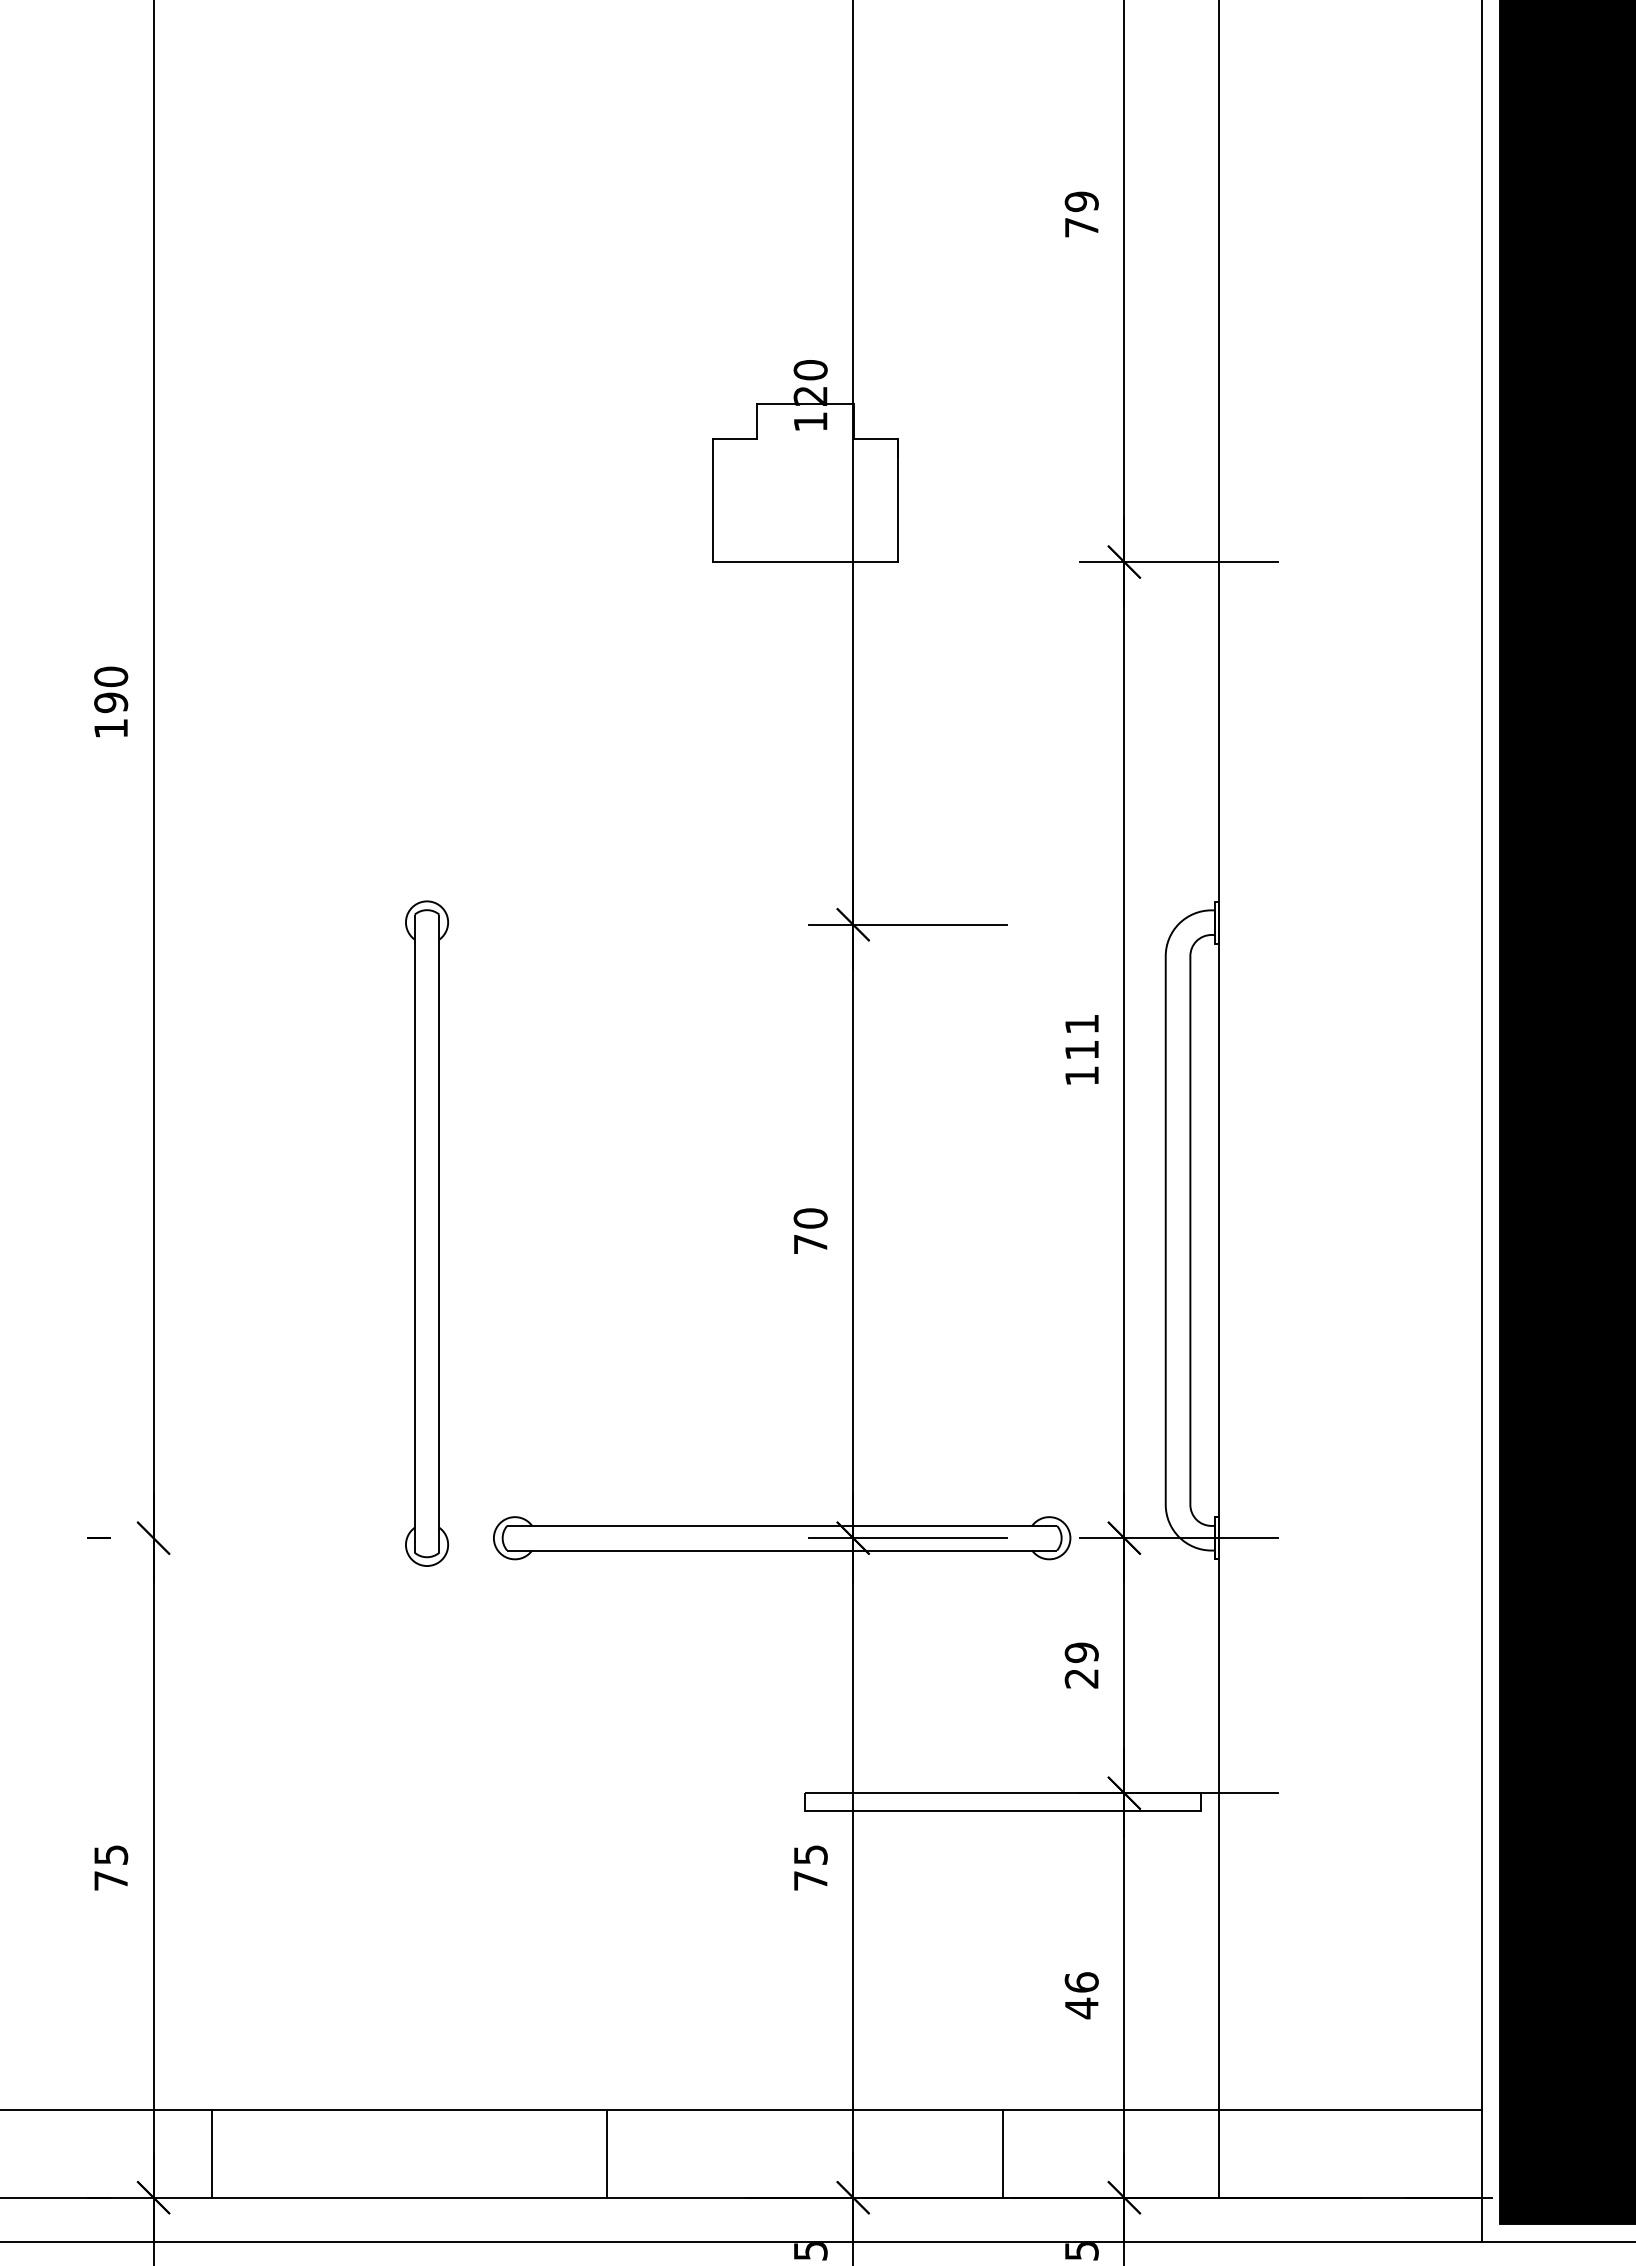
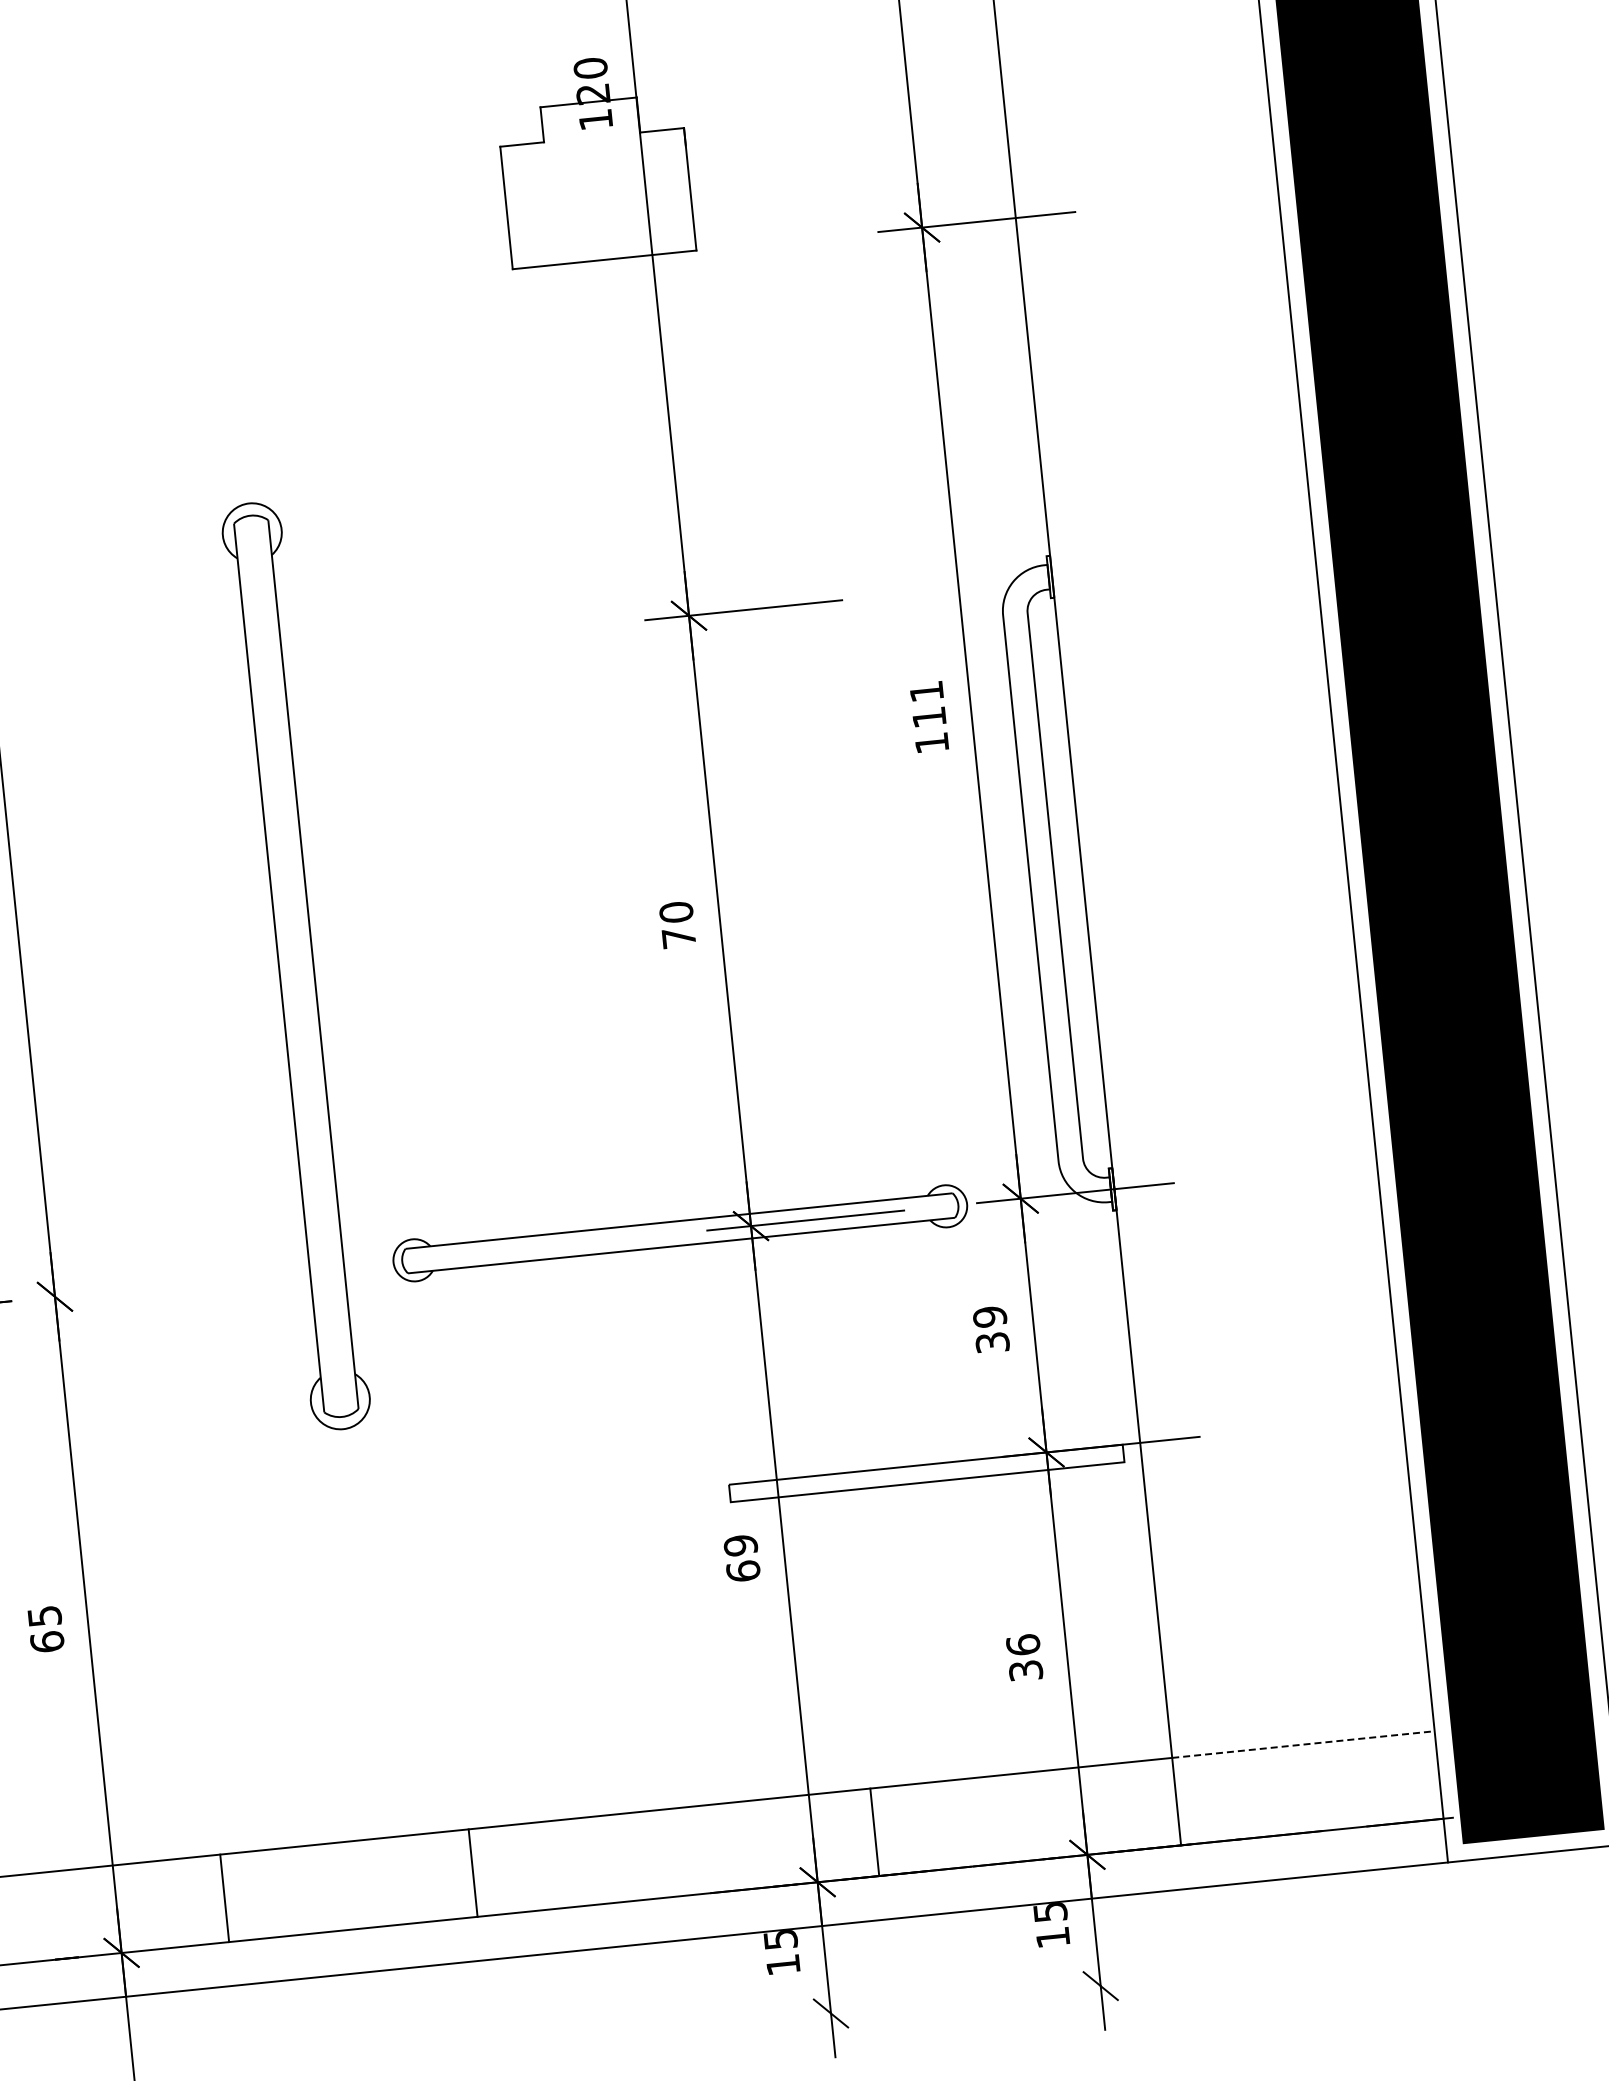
part: (426, 1233) -> (295, 966), size x1.4
text: (1081, 1678) -> (992, 1342), 29 -> 39
text: (810, 1867) -> (741, 1558), 75 -> 69
text: (111, 1880) -> (47, 1641), 75 -> 65
text: (1081, 2008) -> (1025, 1670), 46 -> 36
line: (1350, 2109) -> (1303, 1744), solid -> dashed
line: (211, 2153) -> (224, 1898), moved
line: (607, 2153) -> (473, 1872), moved
line: (1003, 2153) -> (875, 1831), moved

